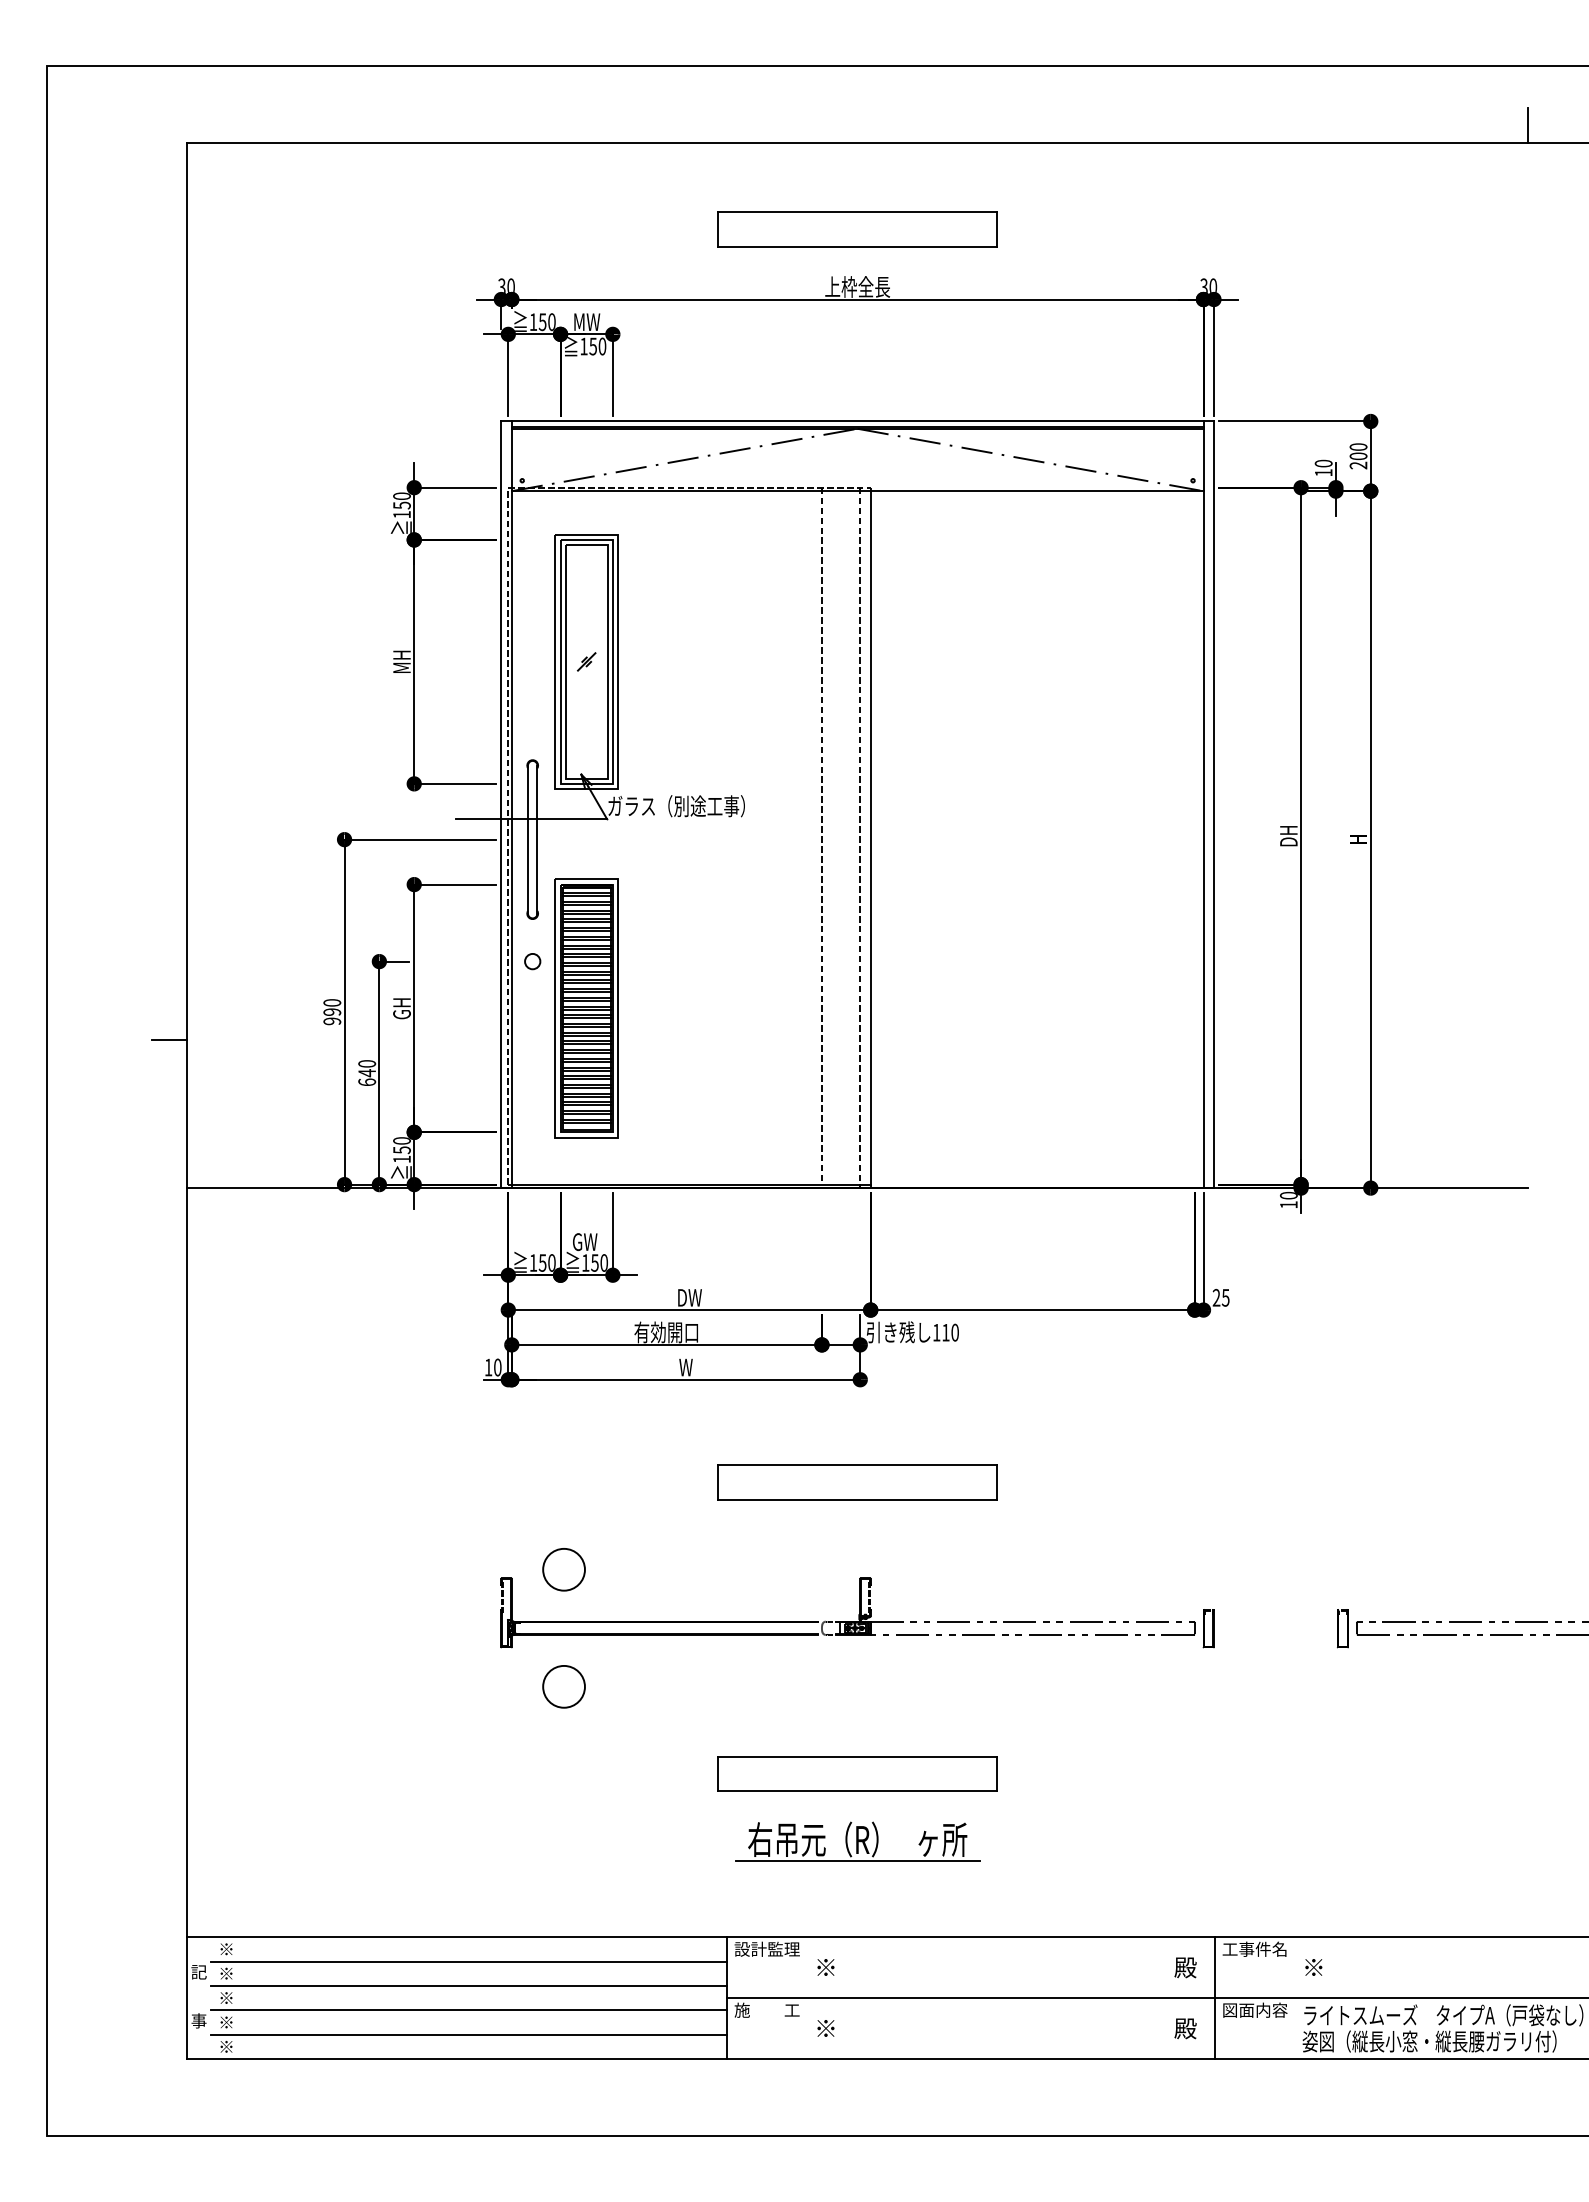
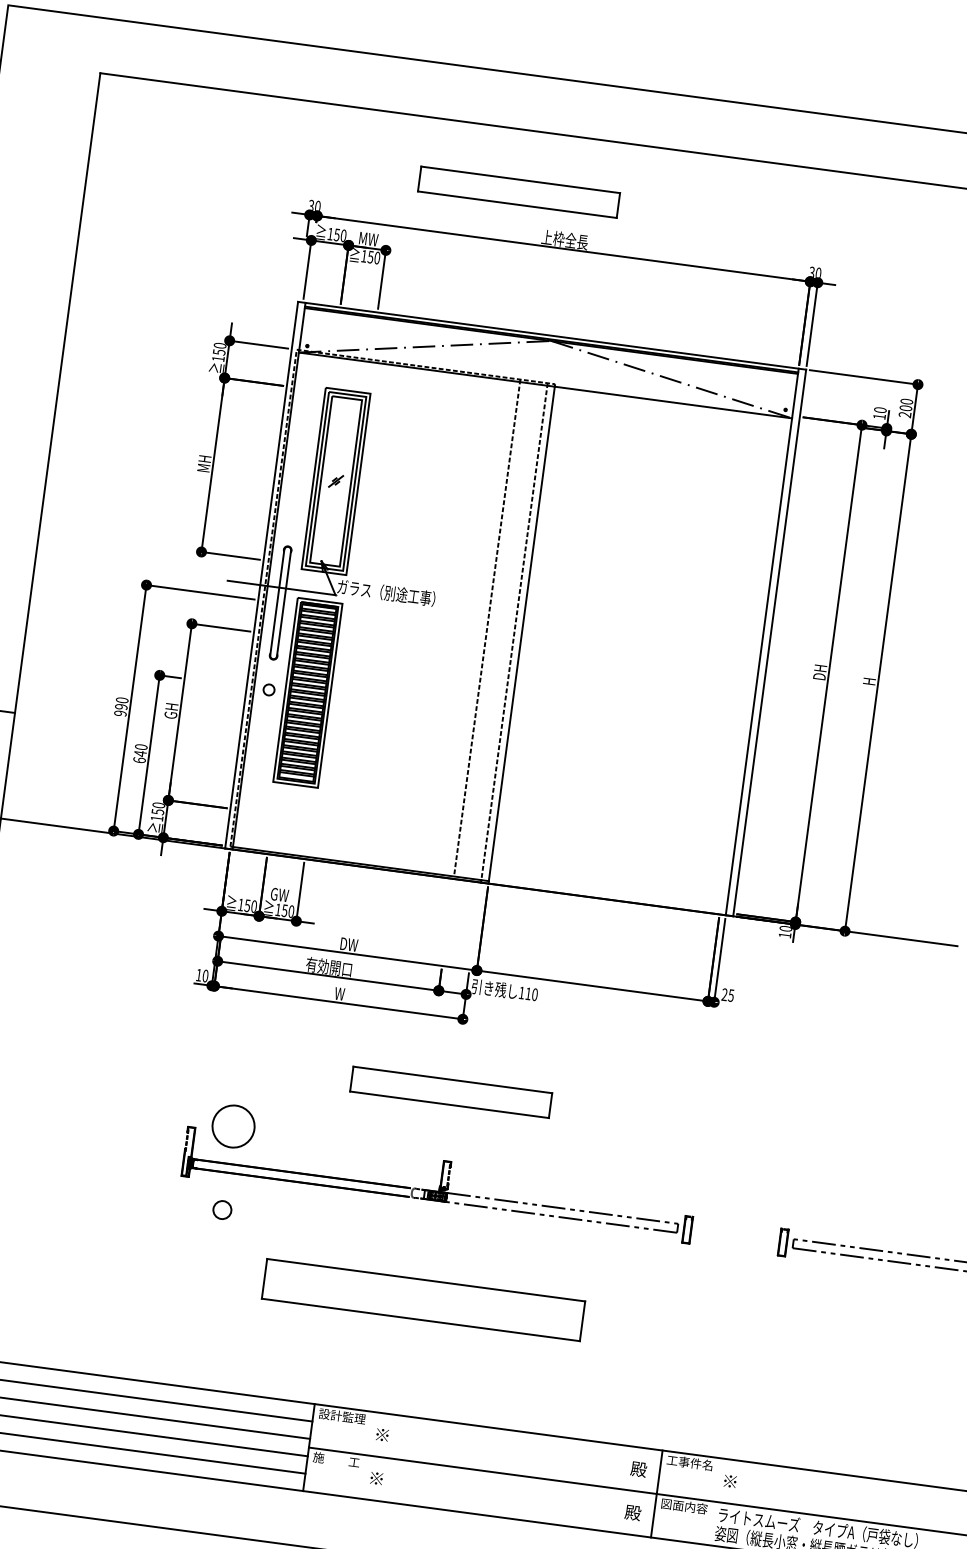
part: (857, 229) -> (518, 192), moved
part: (586, 1008) -> (307, 692), moved
circle: (563, 1569) -> (233, 1126), size x1.4
circle: (563, 1686) -> (222, 1209), size x0.6
part: (857, 1773) -> (423, 1299), size x1.6
part: (857, 1841) -> (416, 1348), removed

